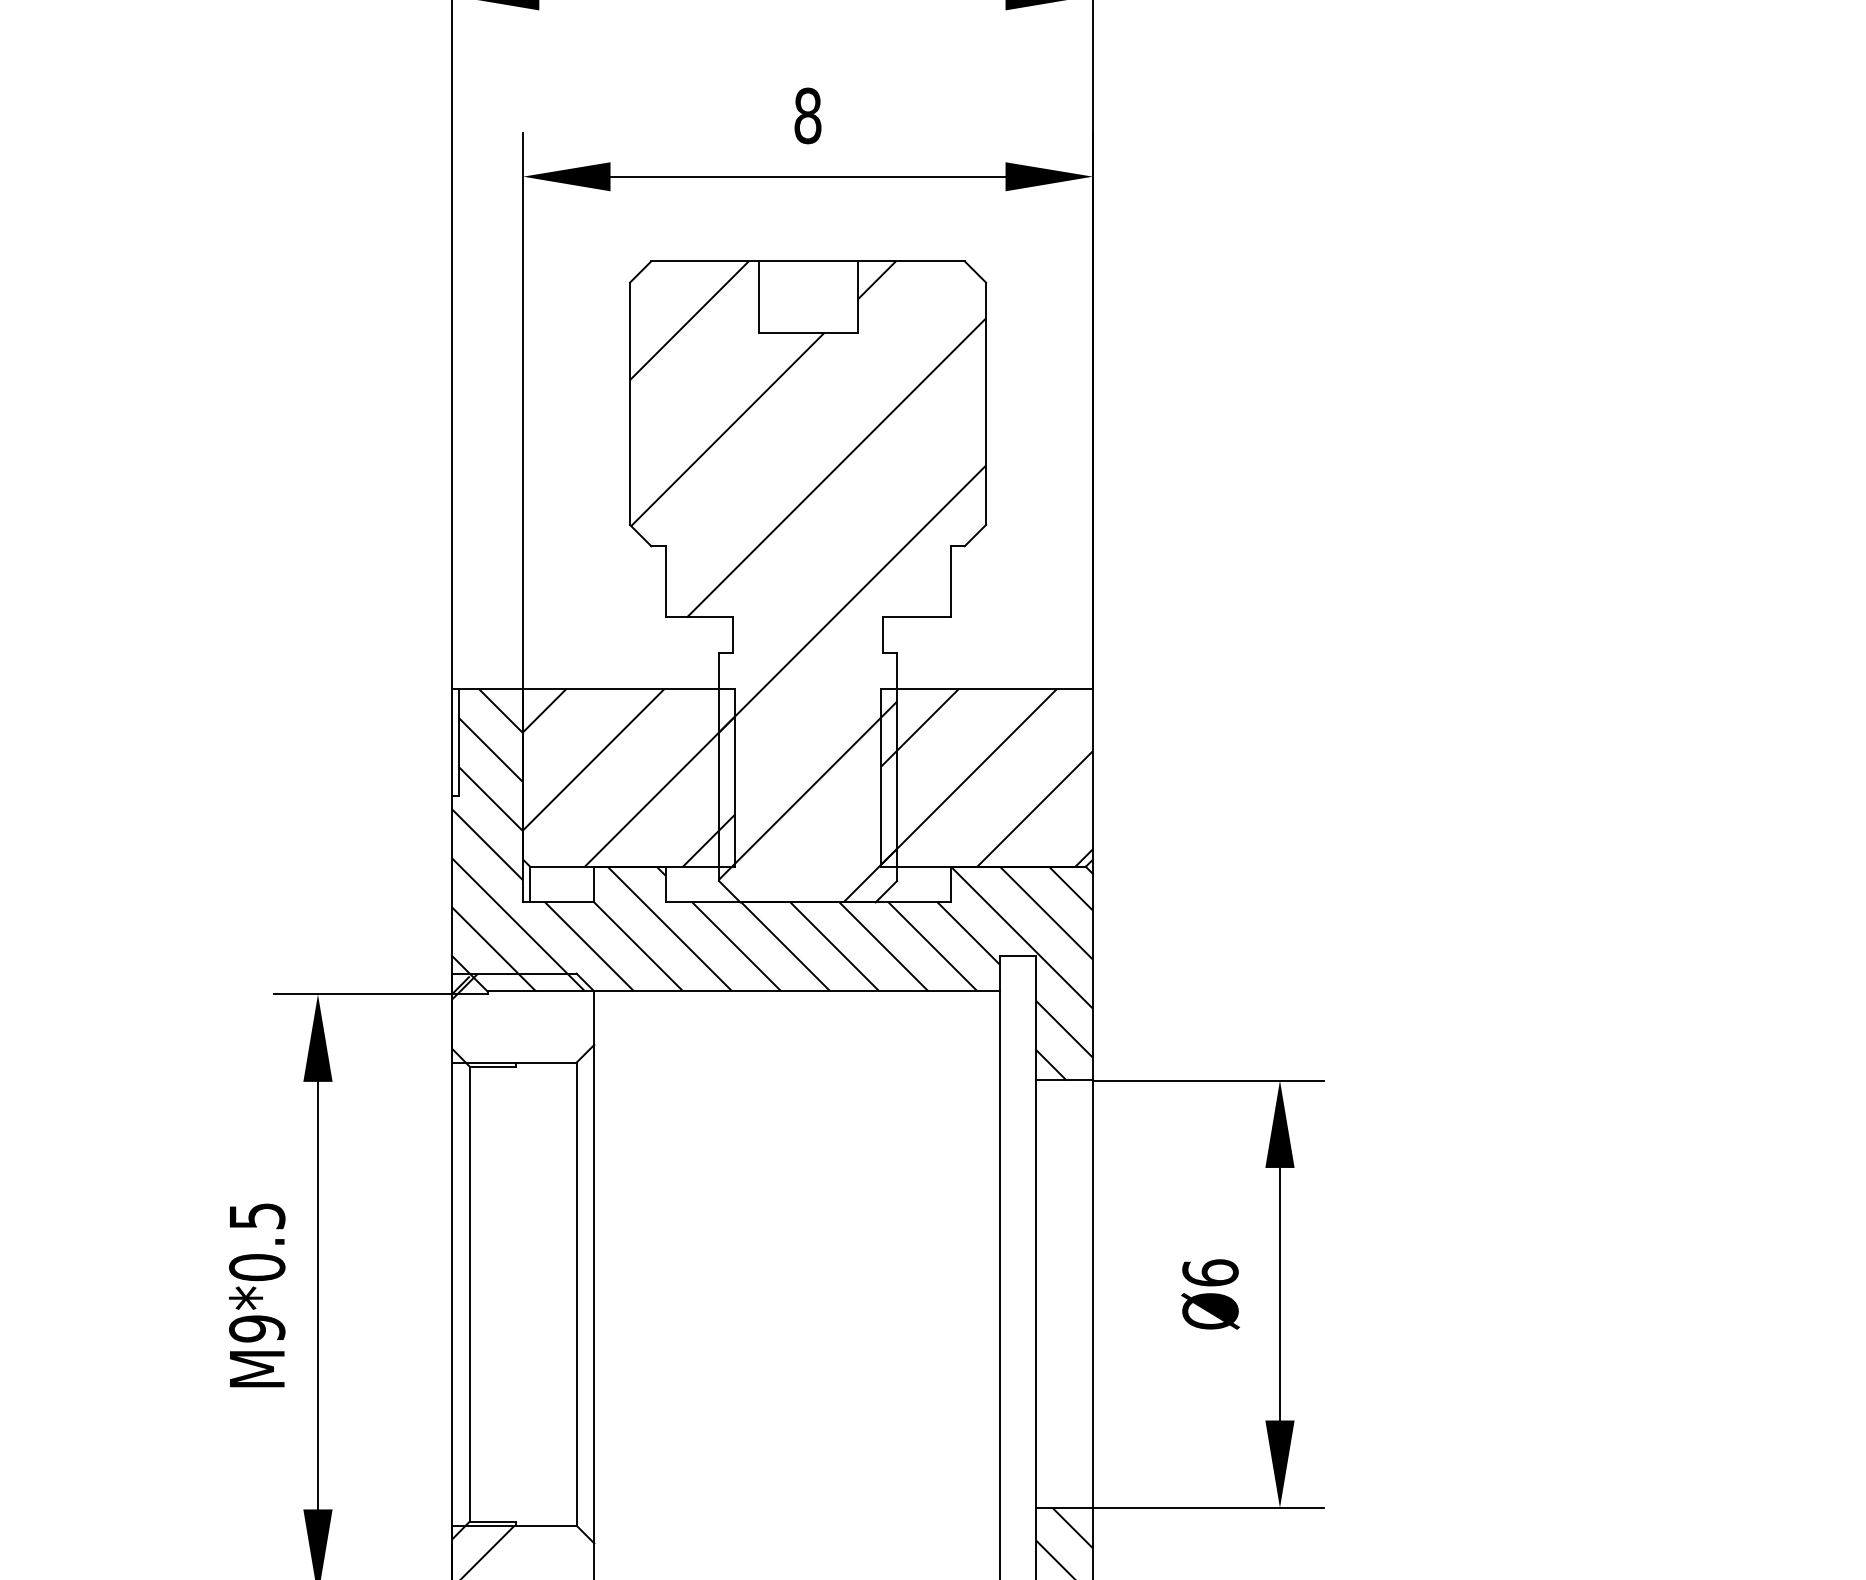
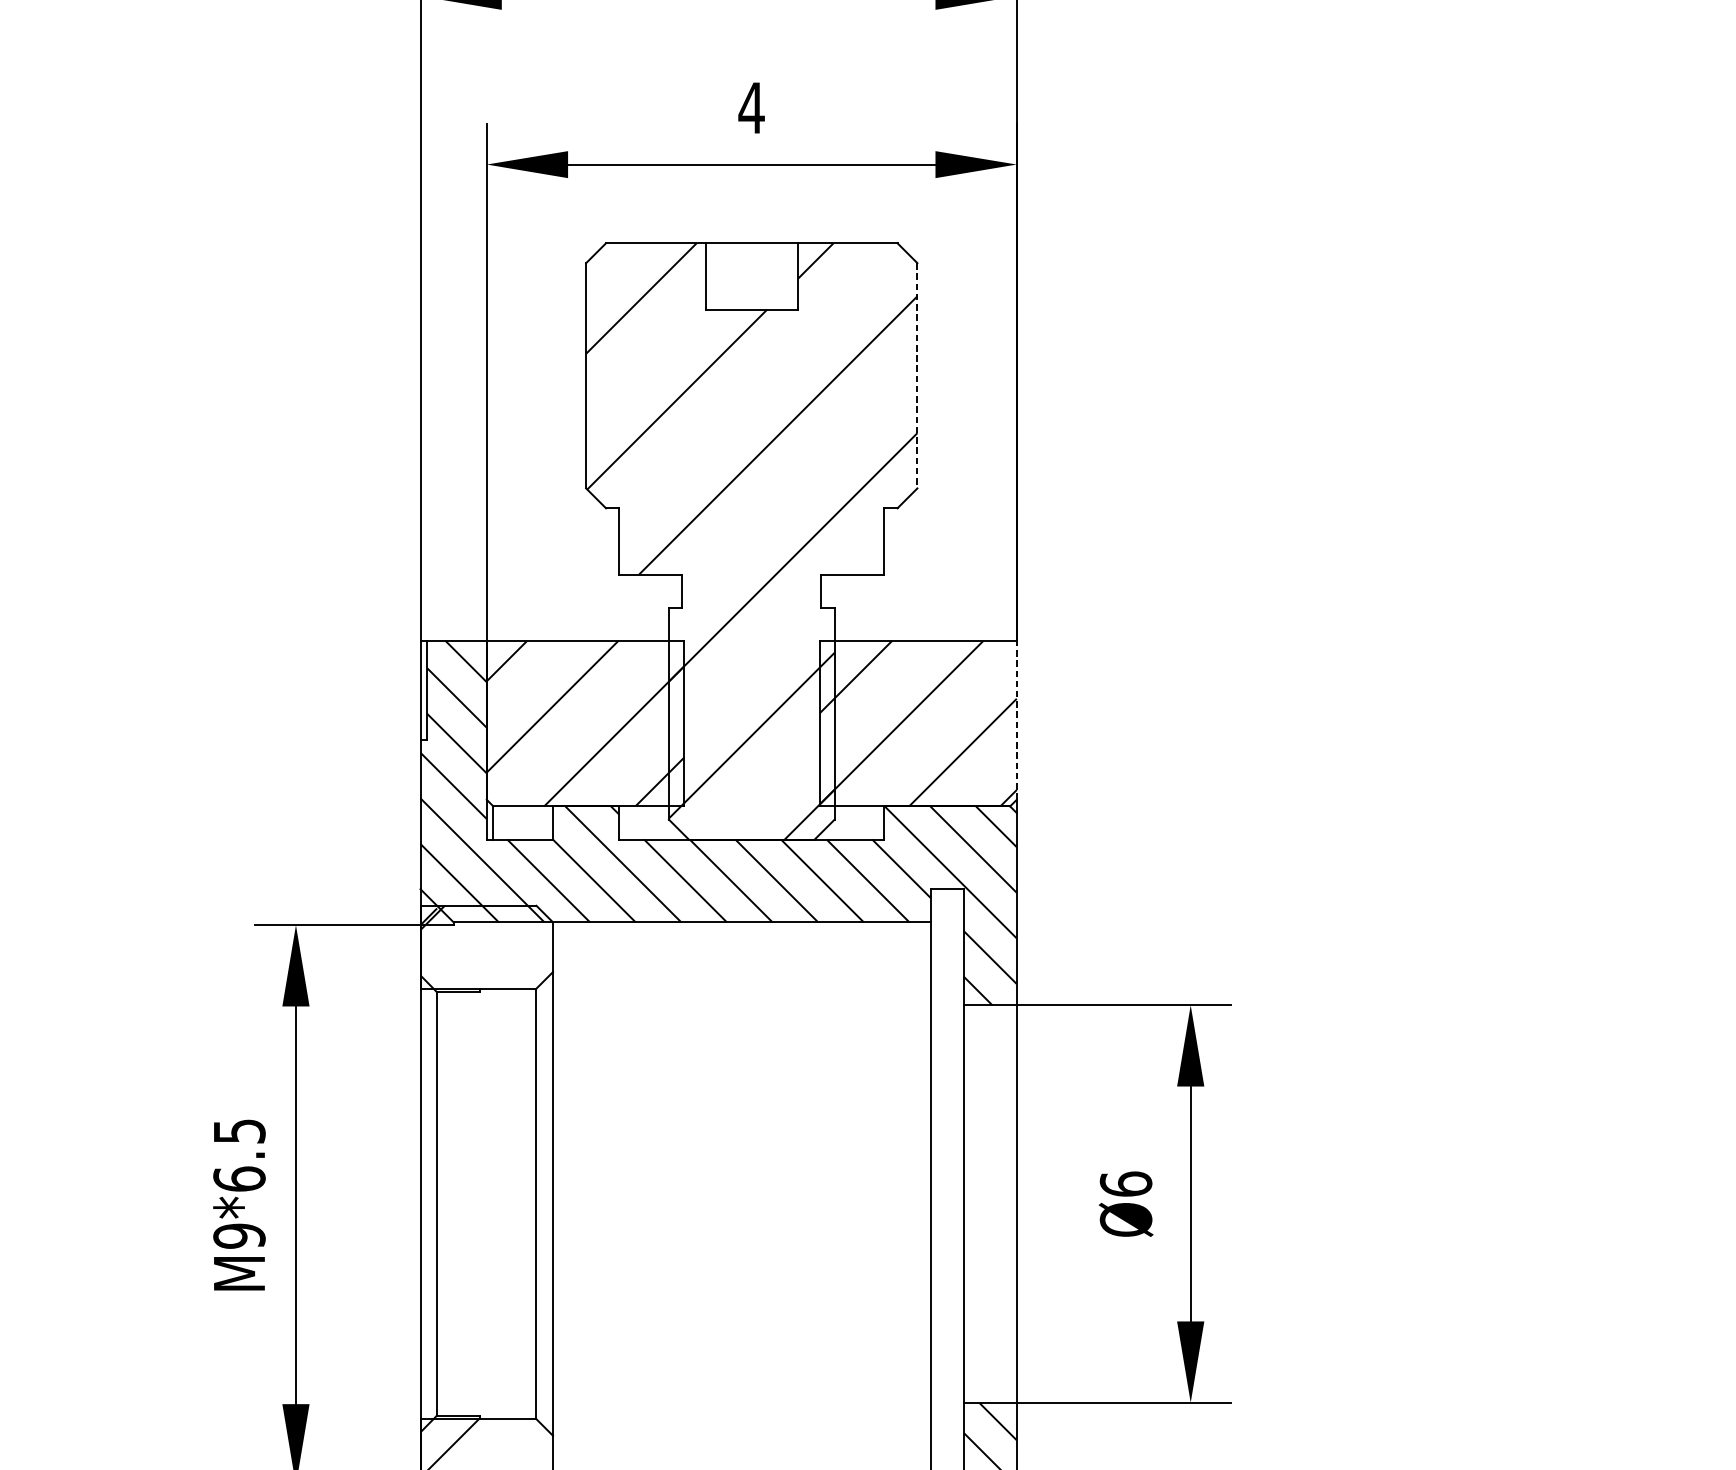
text: (807, 115) -> (751, 107), 8 -> 4
line: (986, 404) -> (917, 376), solid -> dashed
line: (1092, 773) -> (1016, 719), solid -> dashed
text: (257, 1267) -> (239, 1179), M9*0.5 -> M9*6.5

